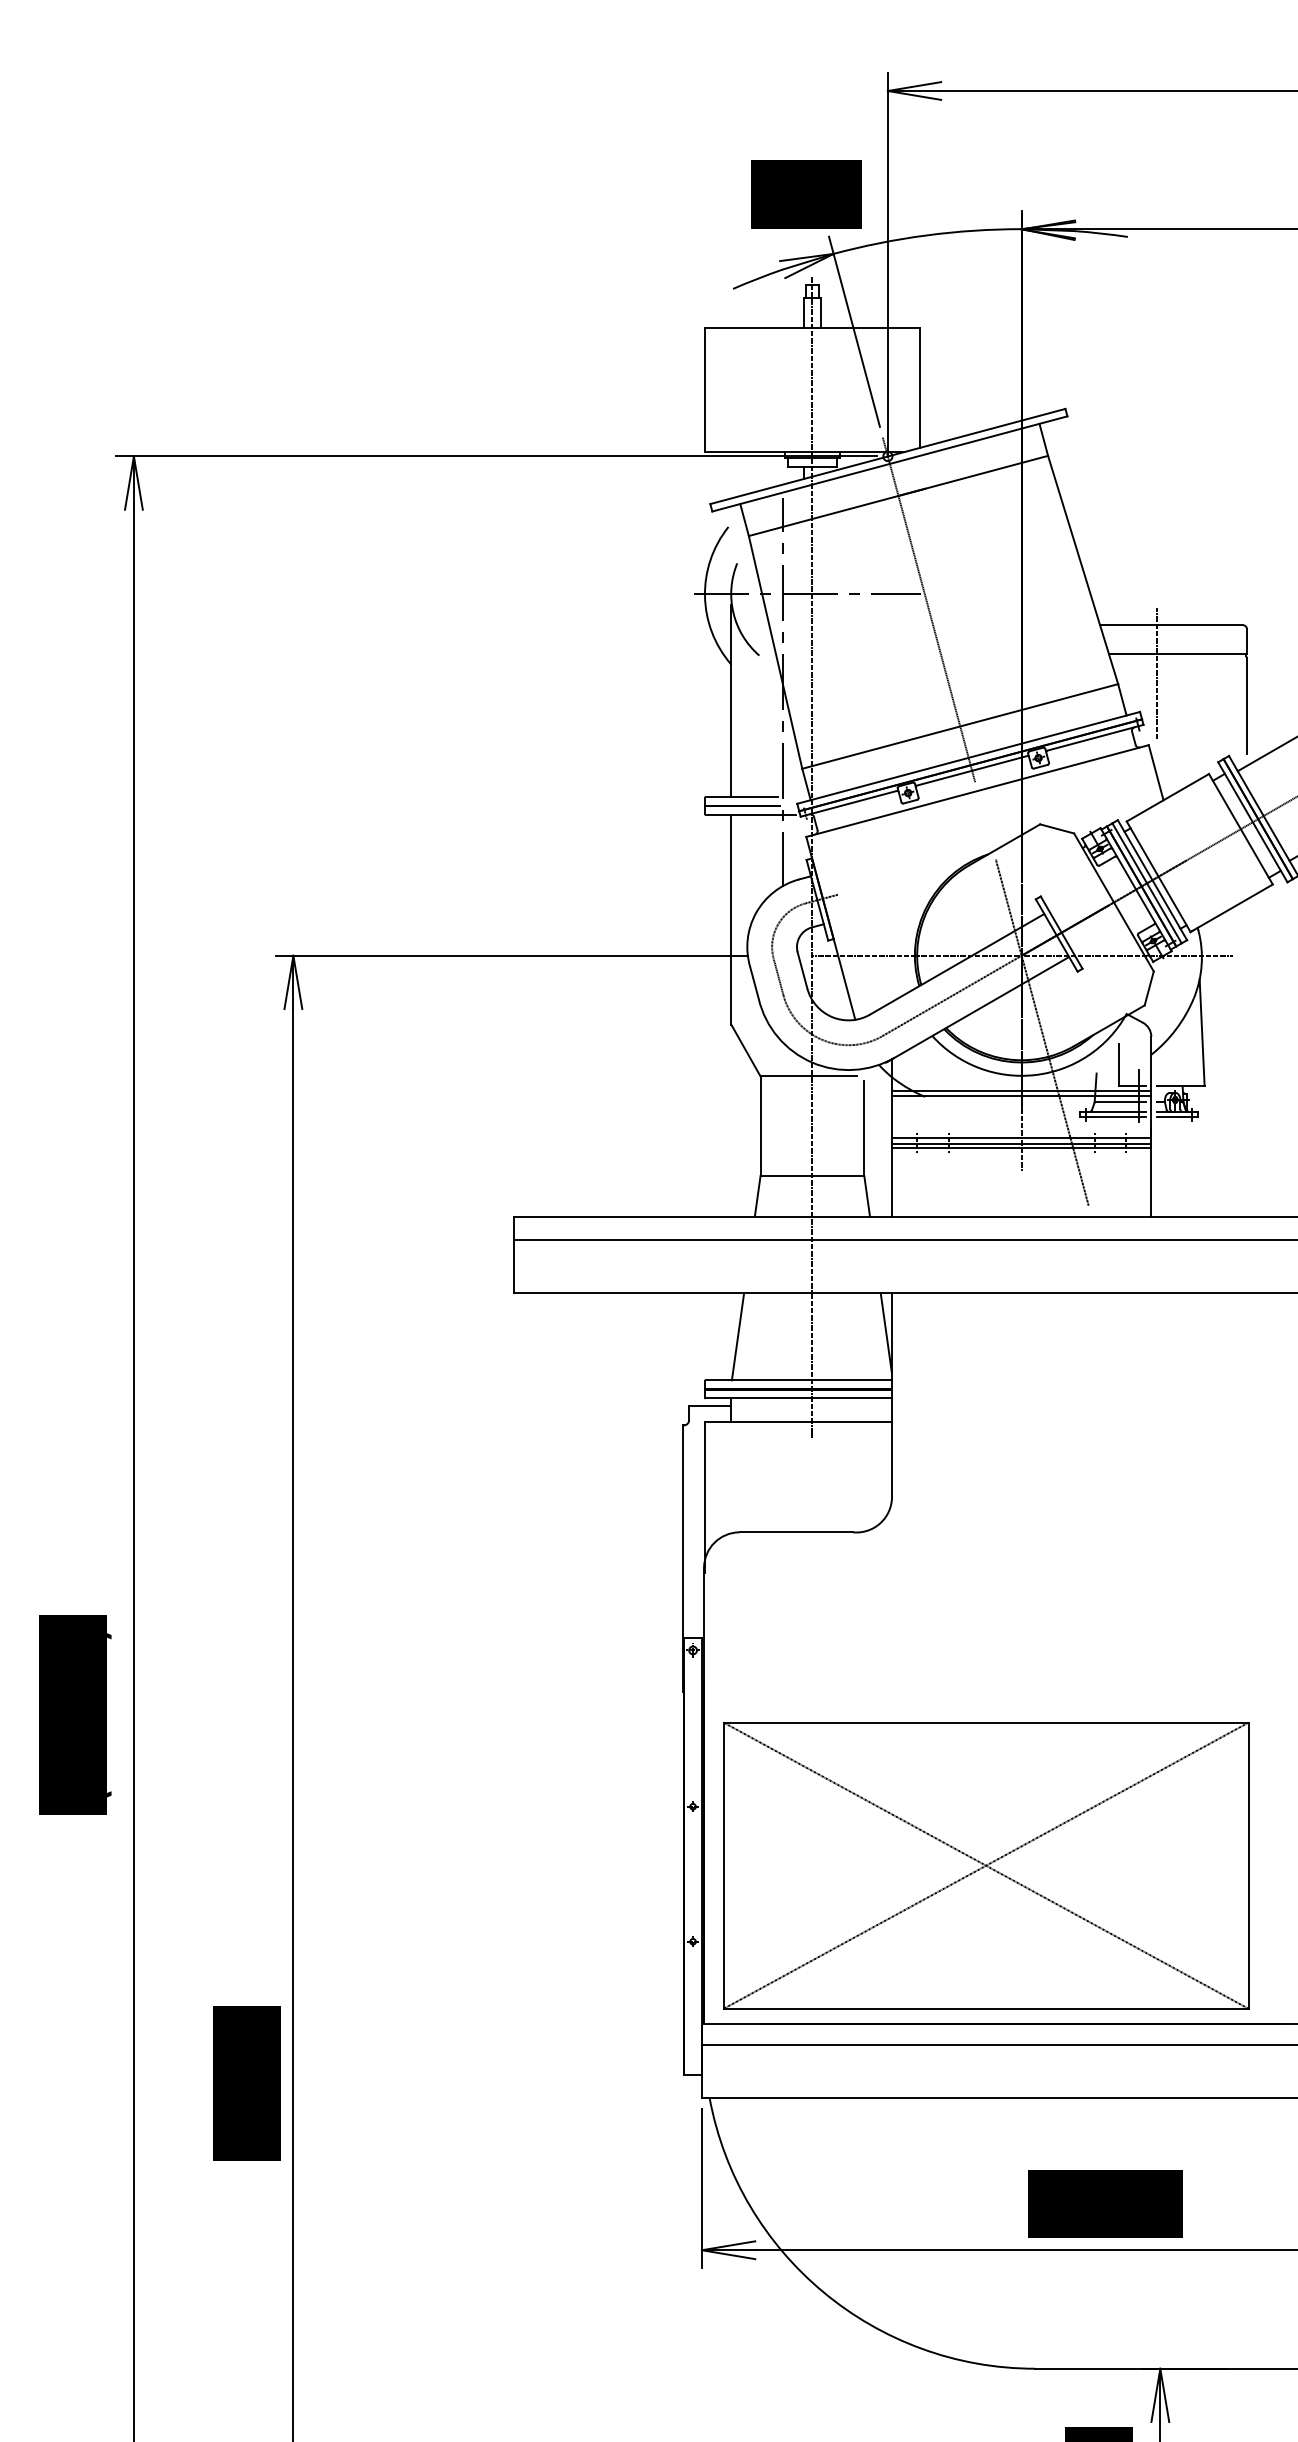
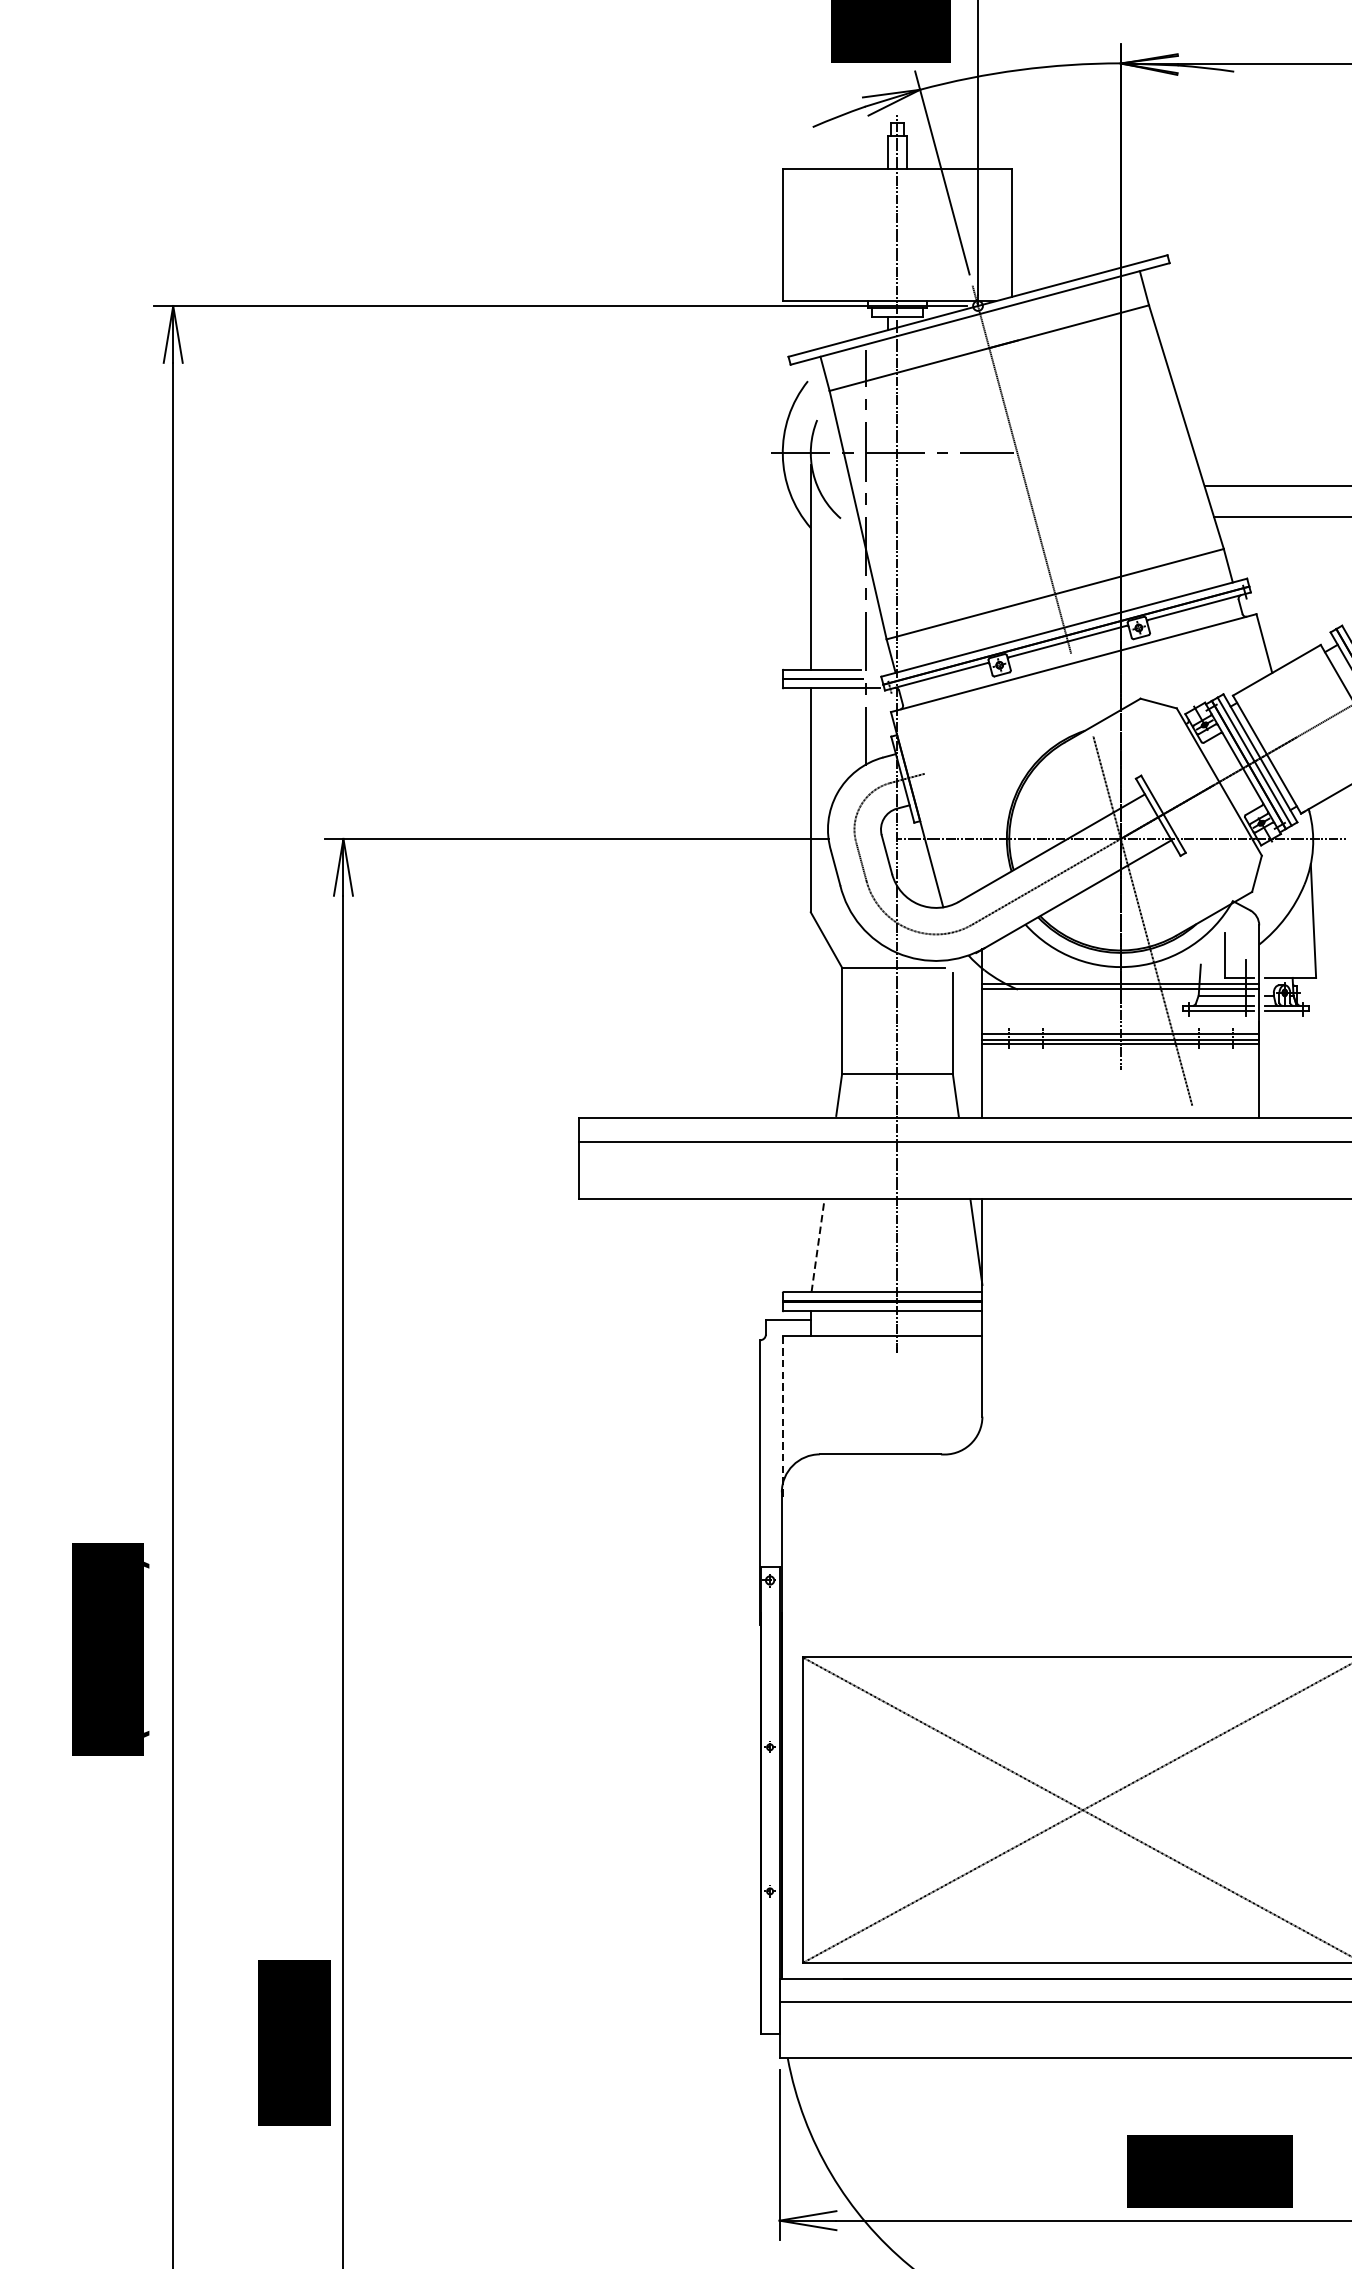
line: (1156, 673) -> (1264, 537), removed
line: (738, 1336) -> (818, 1245), solid -> dashed
line: (704, 1497) -> (782, 1417), solid -> dashed

